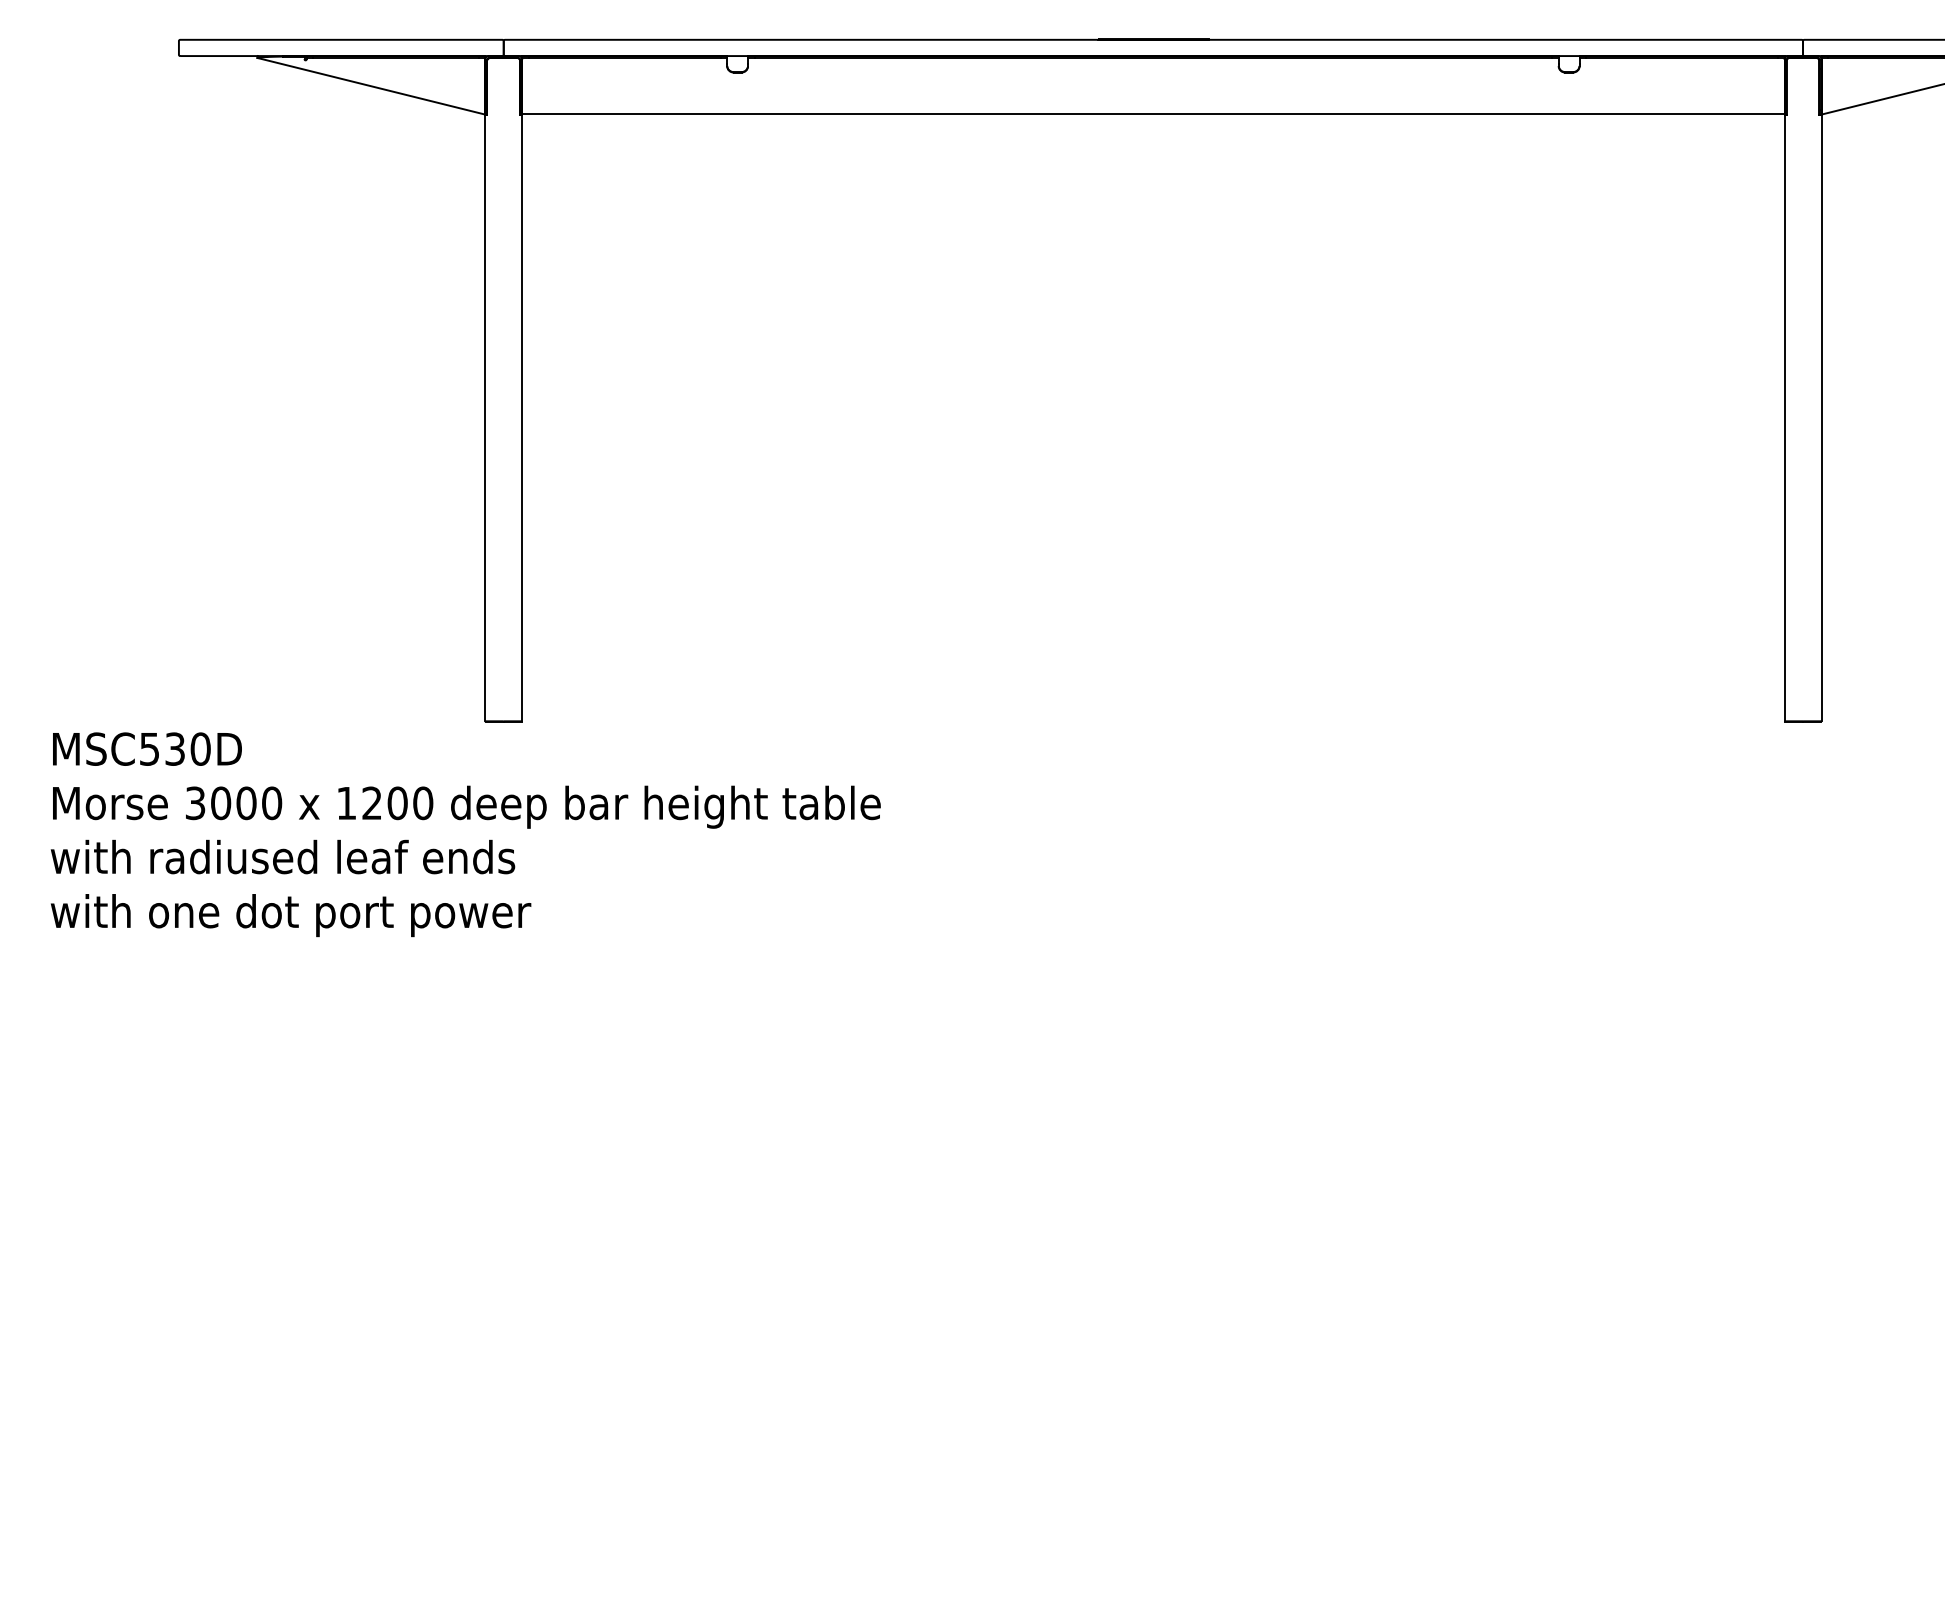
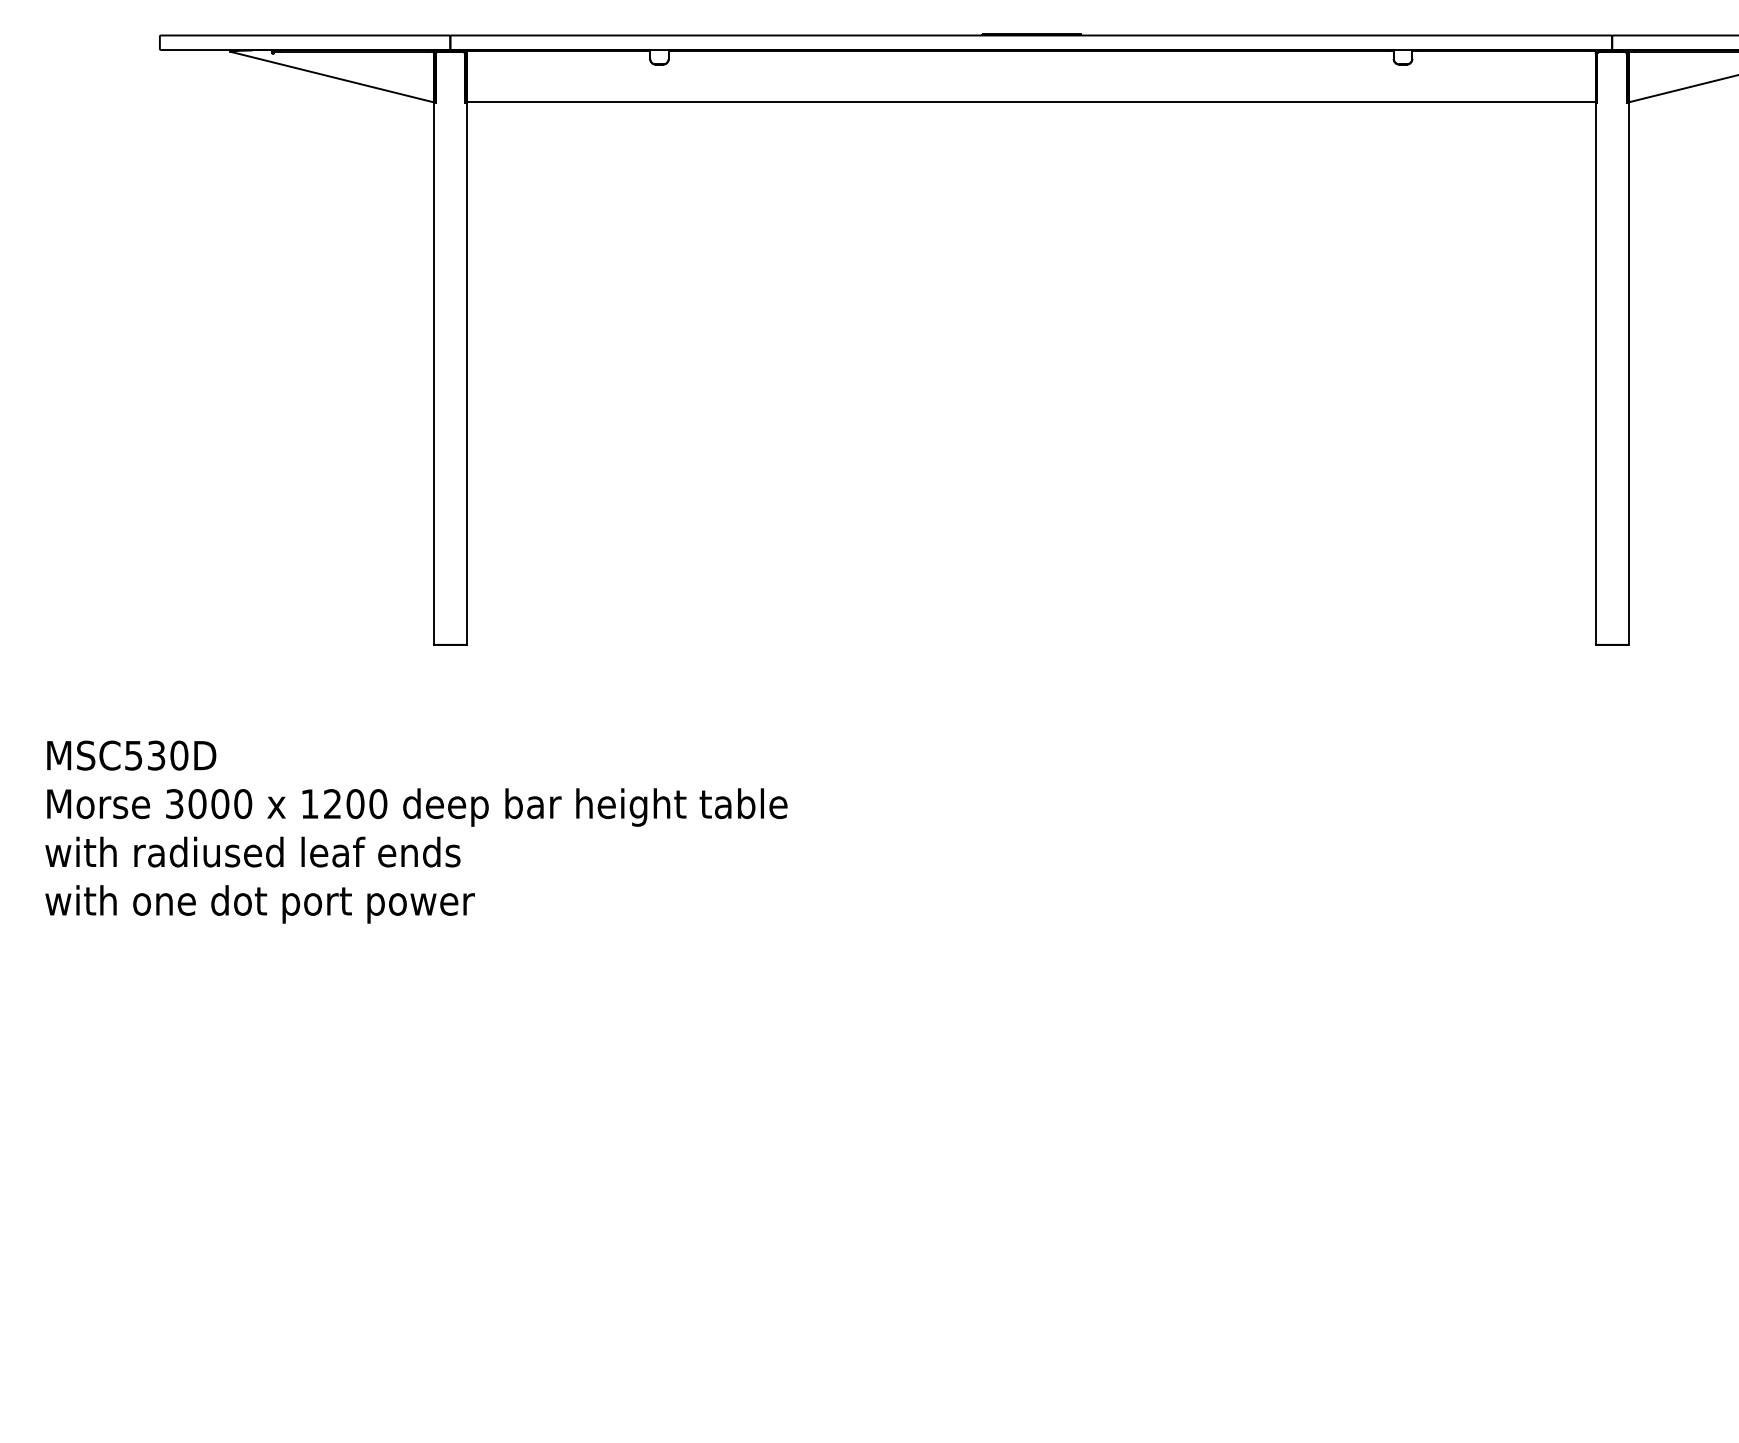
text: (465, 834) -> (416, 831), moved

